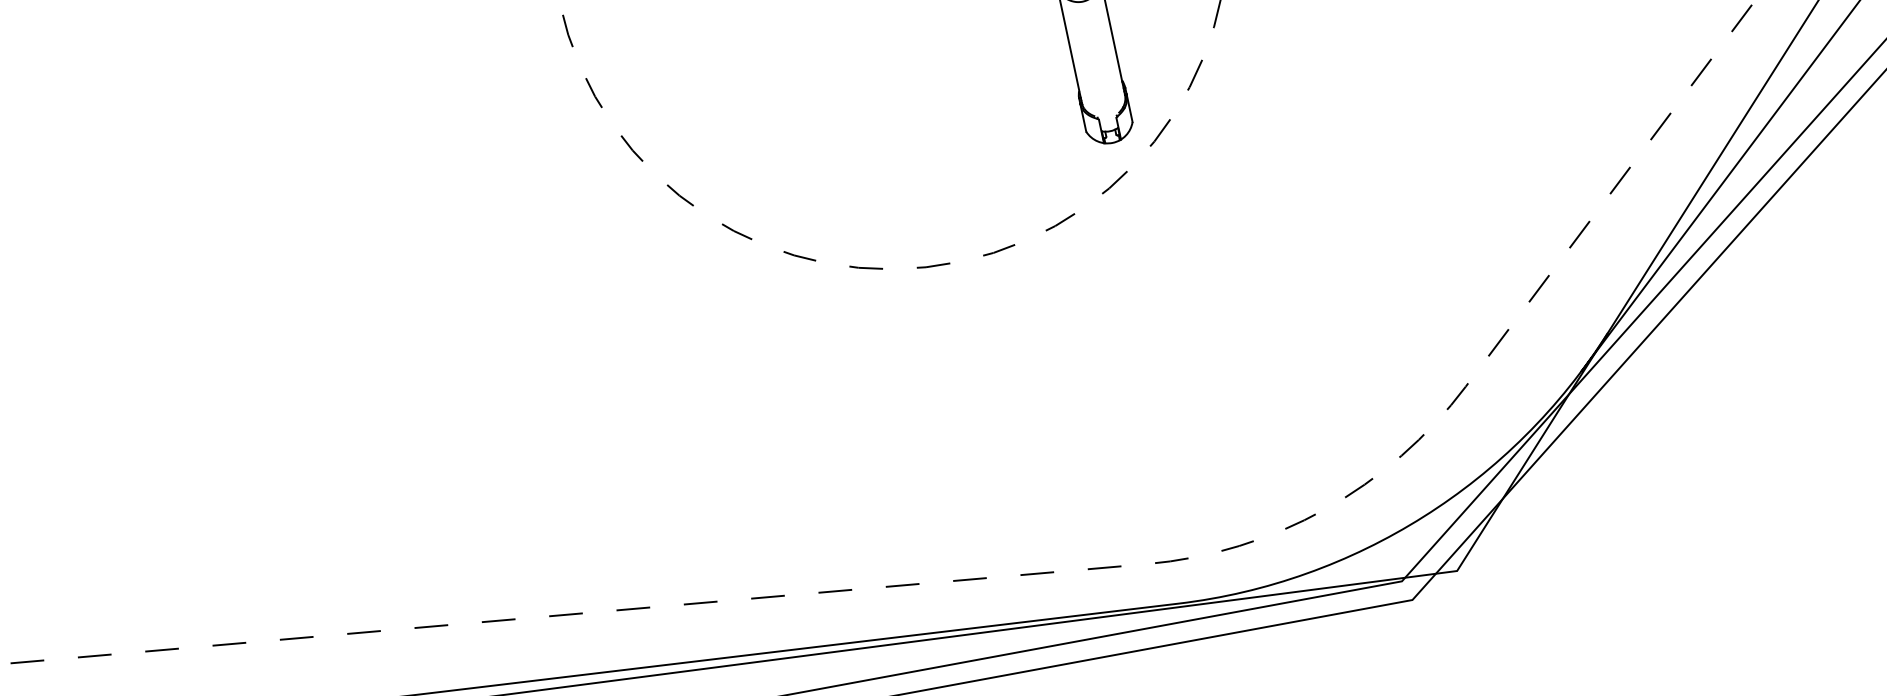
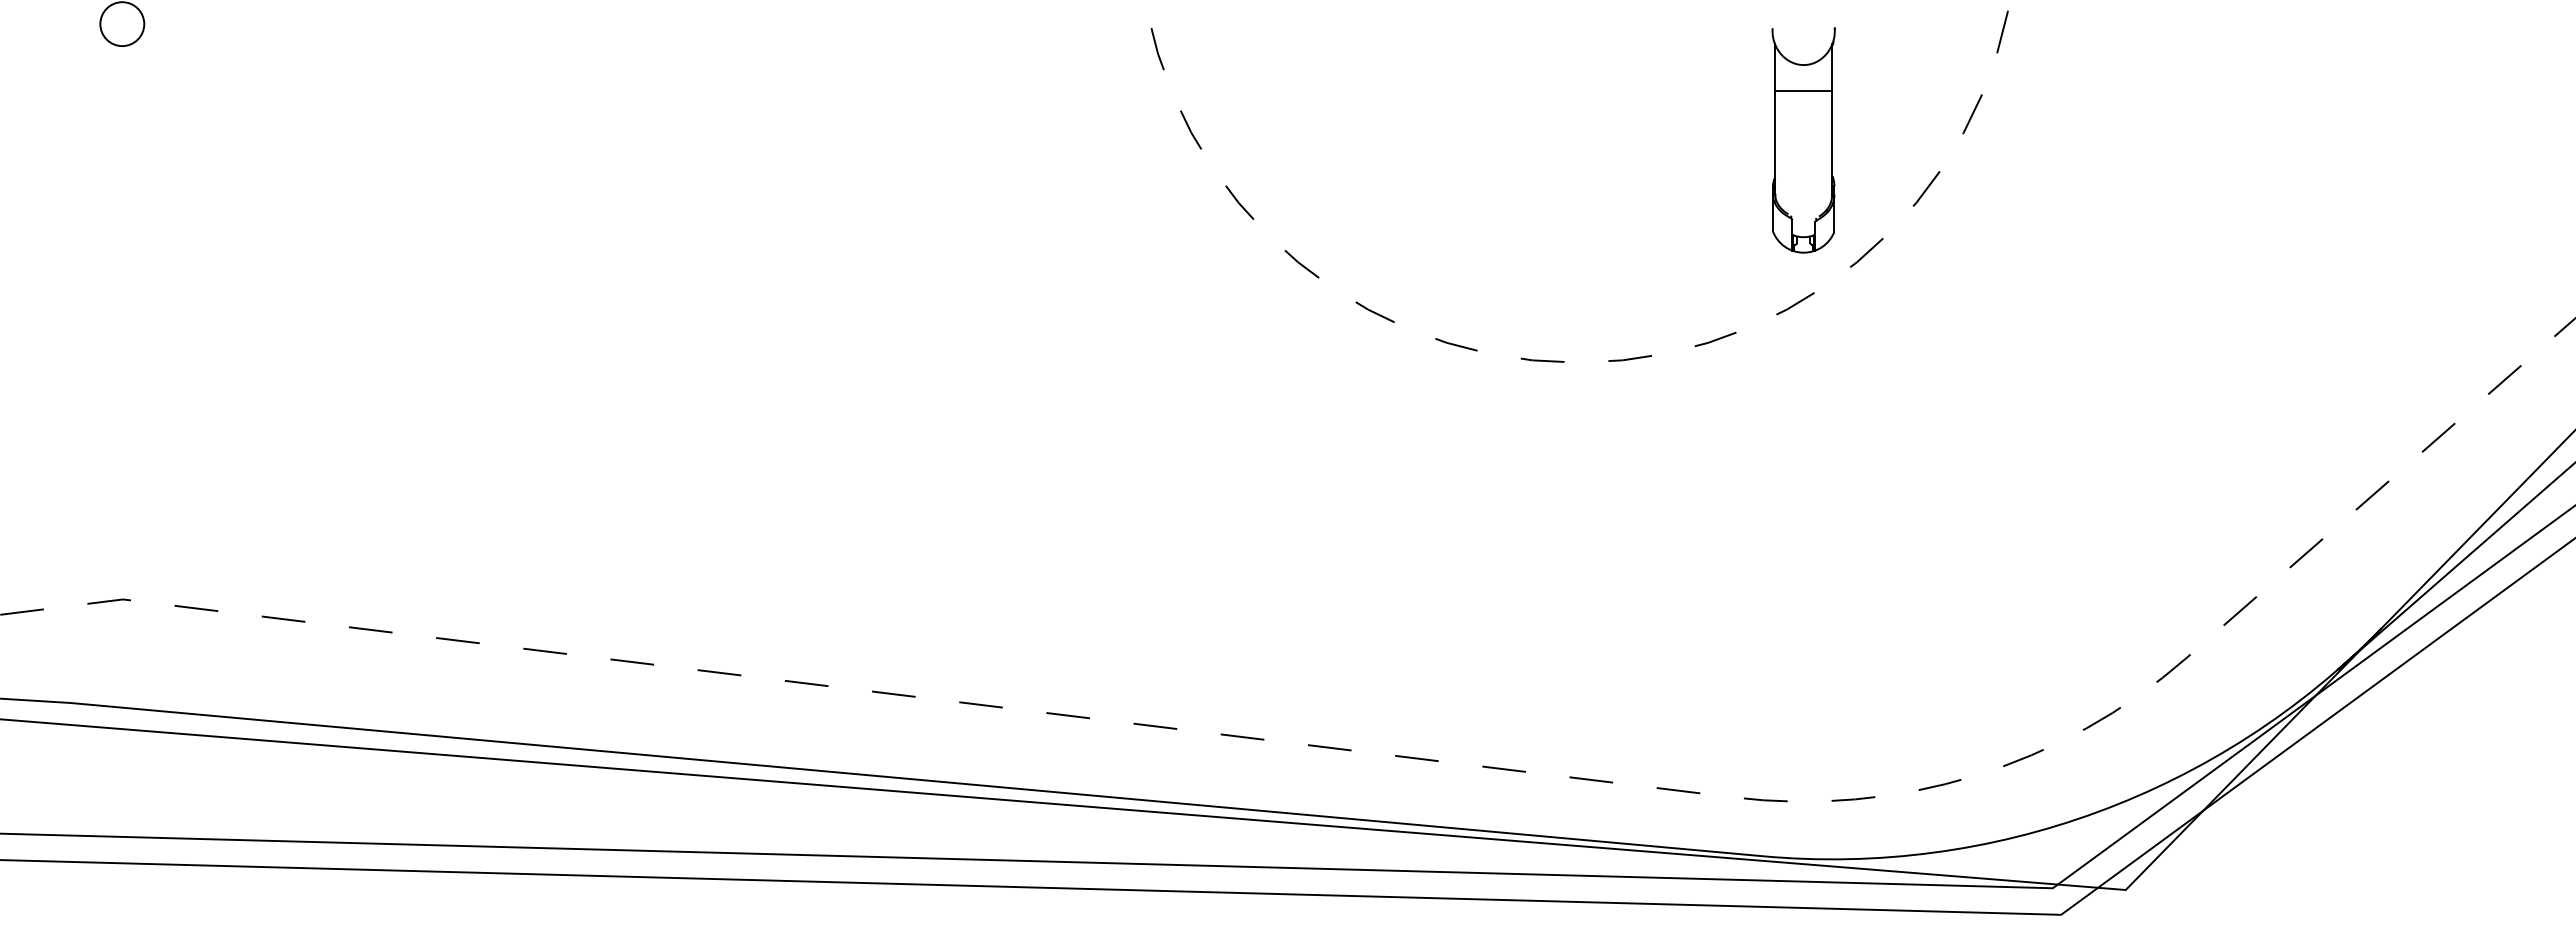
line: (1086, 20) -> (1803, 90), added

